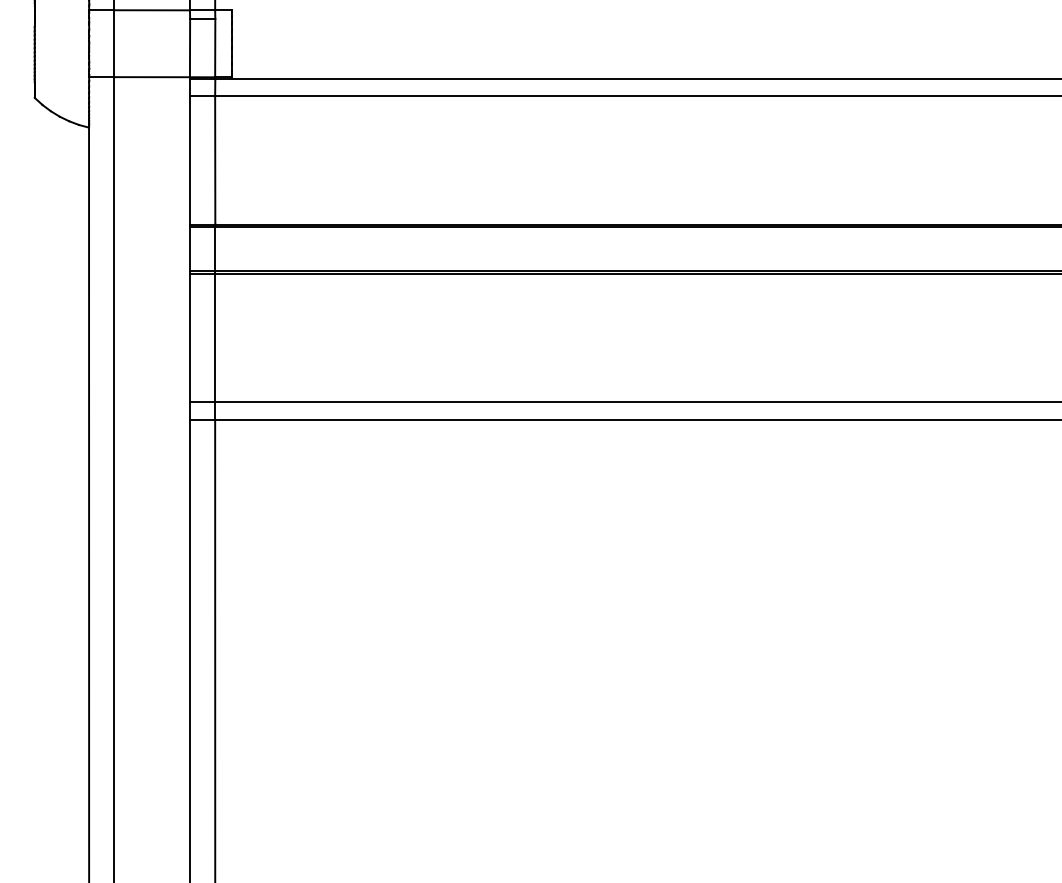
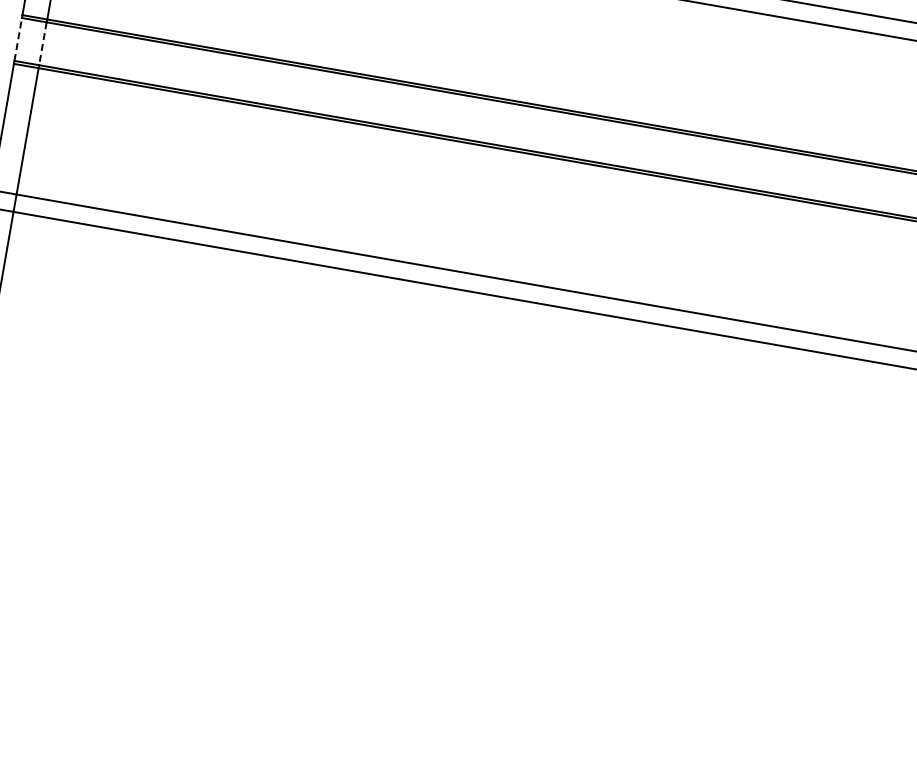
line: (190, 249) -> (18, 39), solid -> dashed
line: (215, 249) -> (43, 44), solid -> dashed

